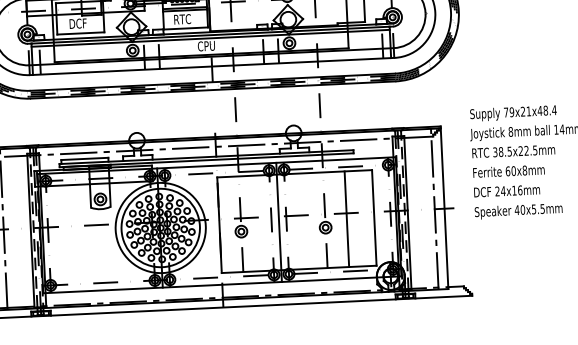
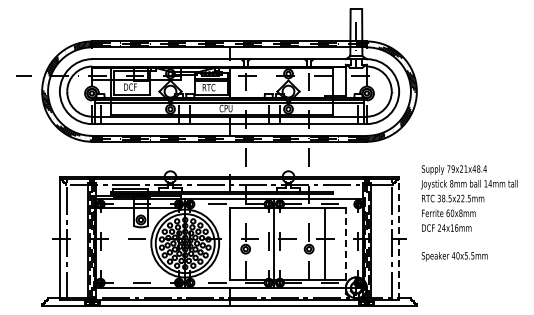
line: (444, 207) -> (399, 238), solid -> dashed
text: (518, 211) -> (454, 256), moved
line: (374, 217) -> (346, 243), solid -> dashed

